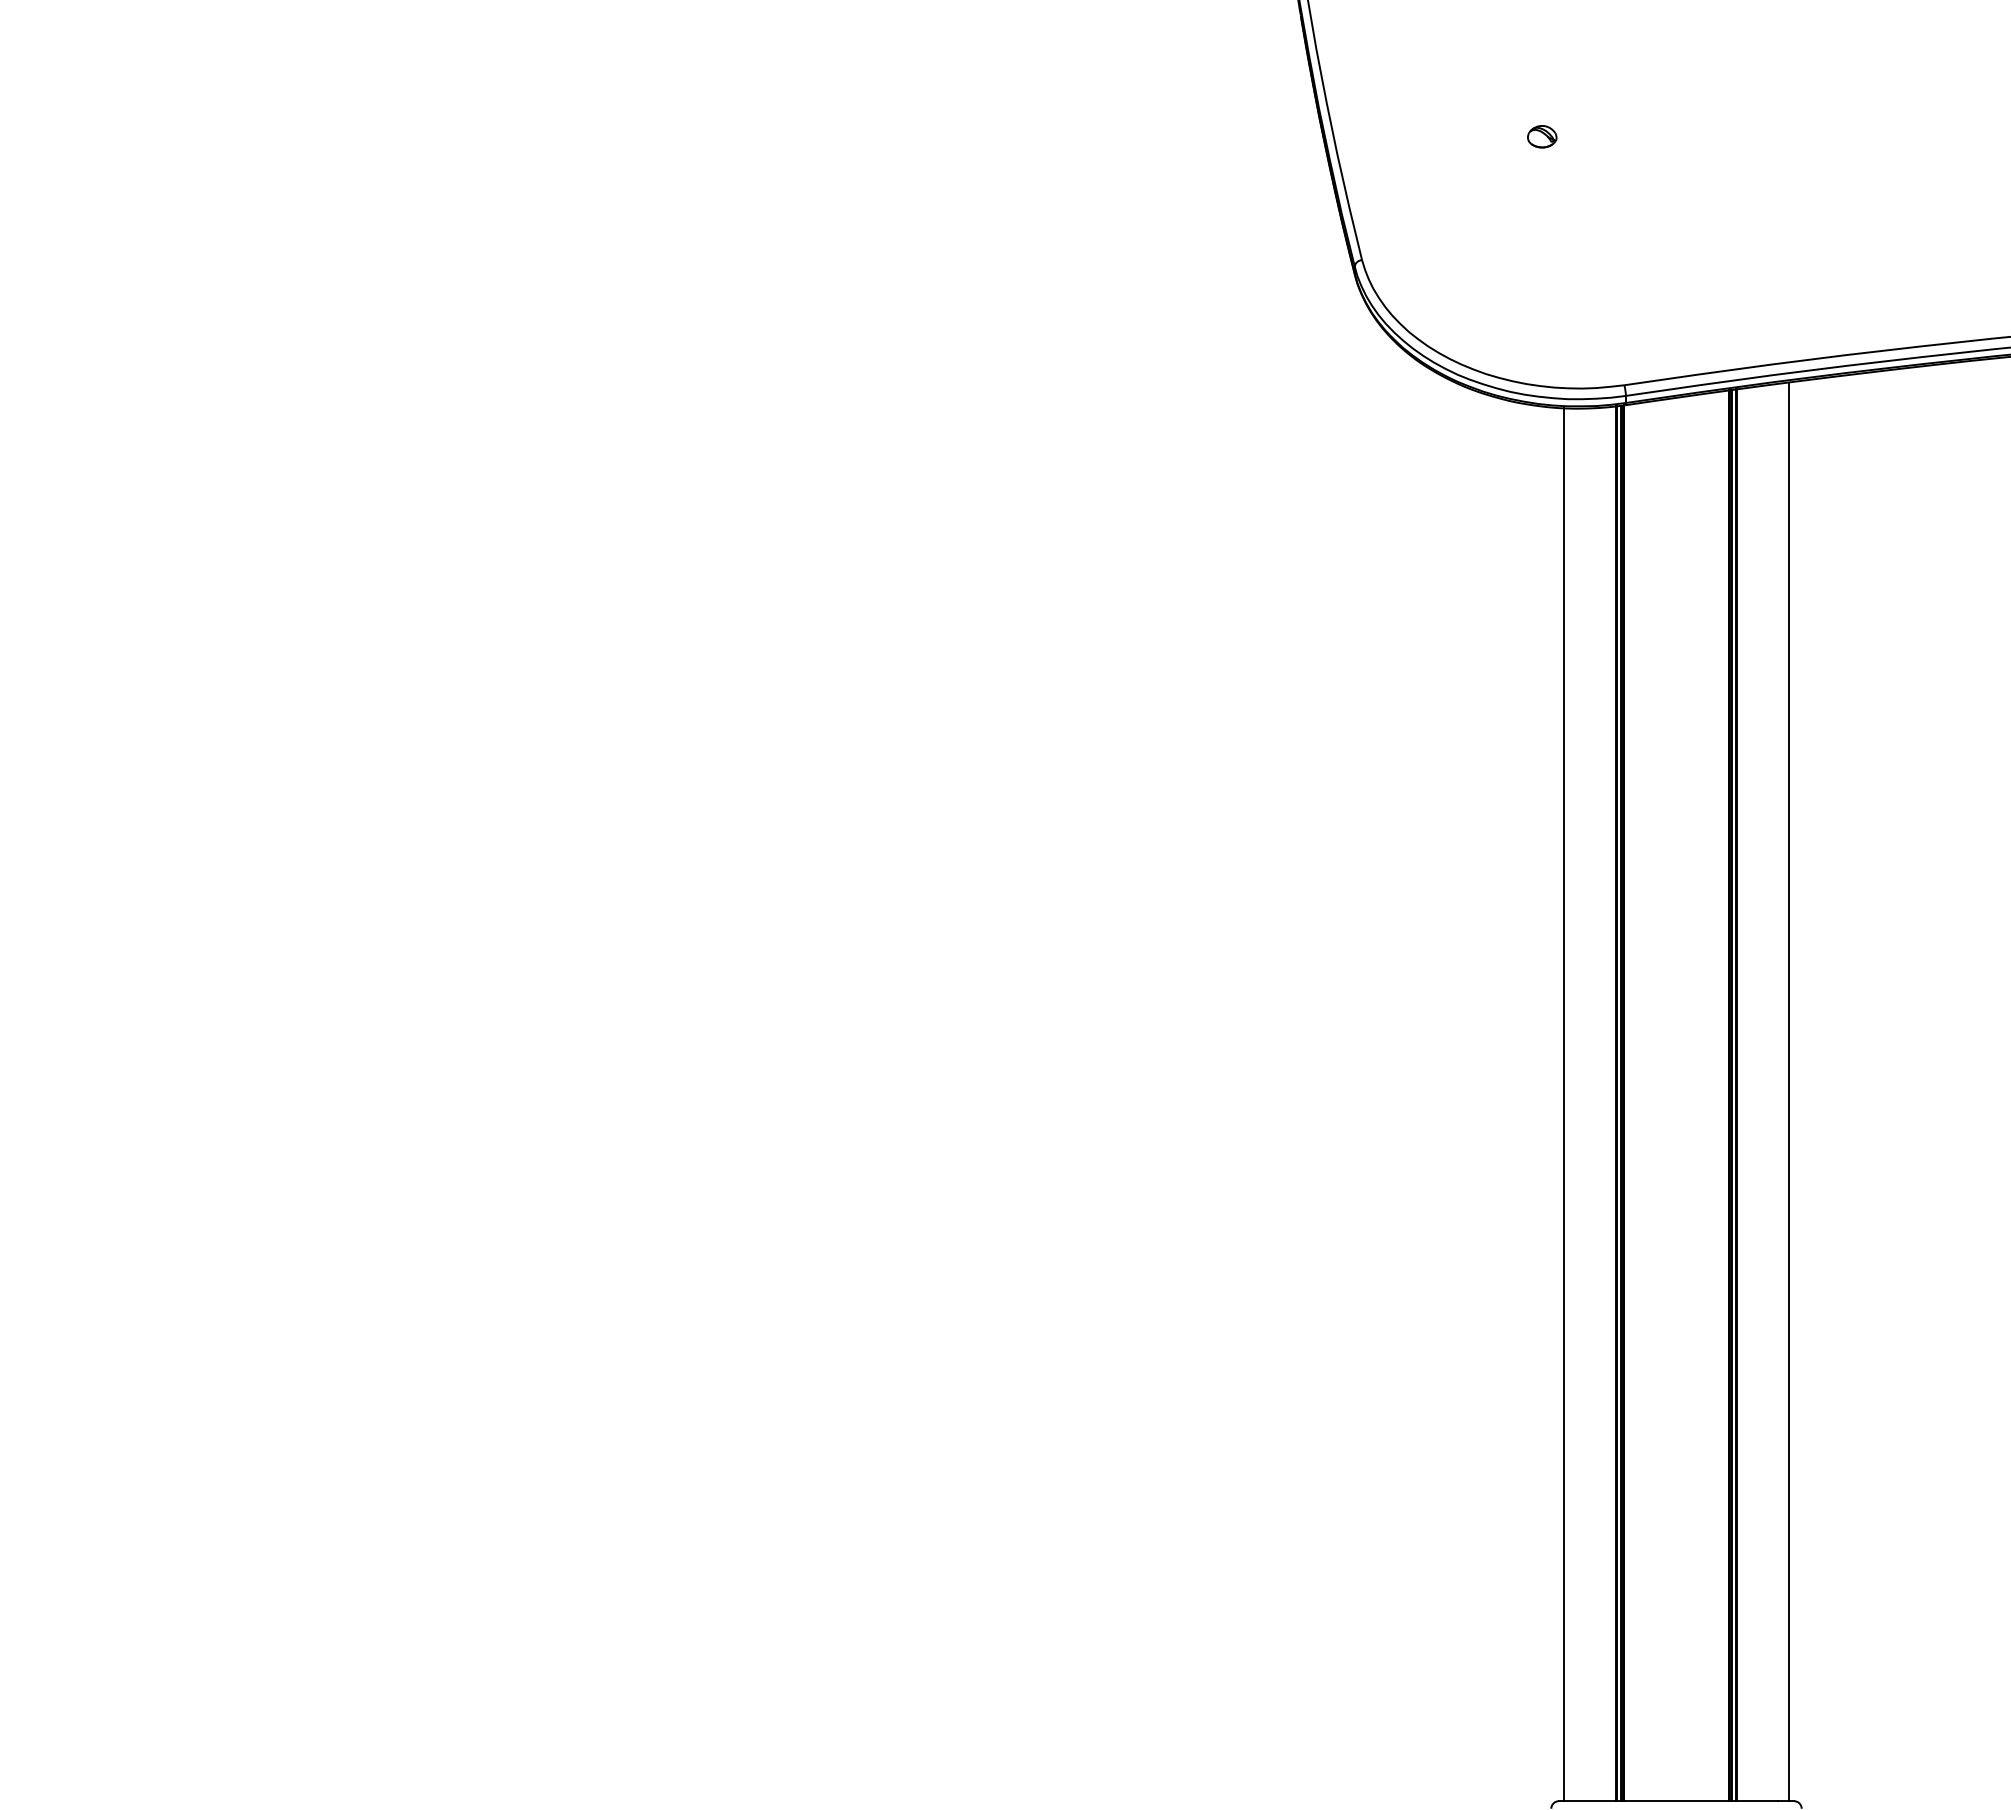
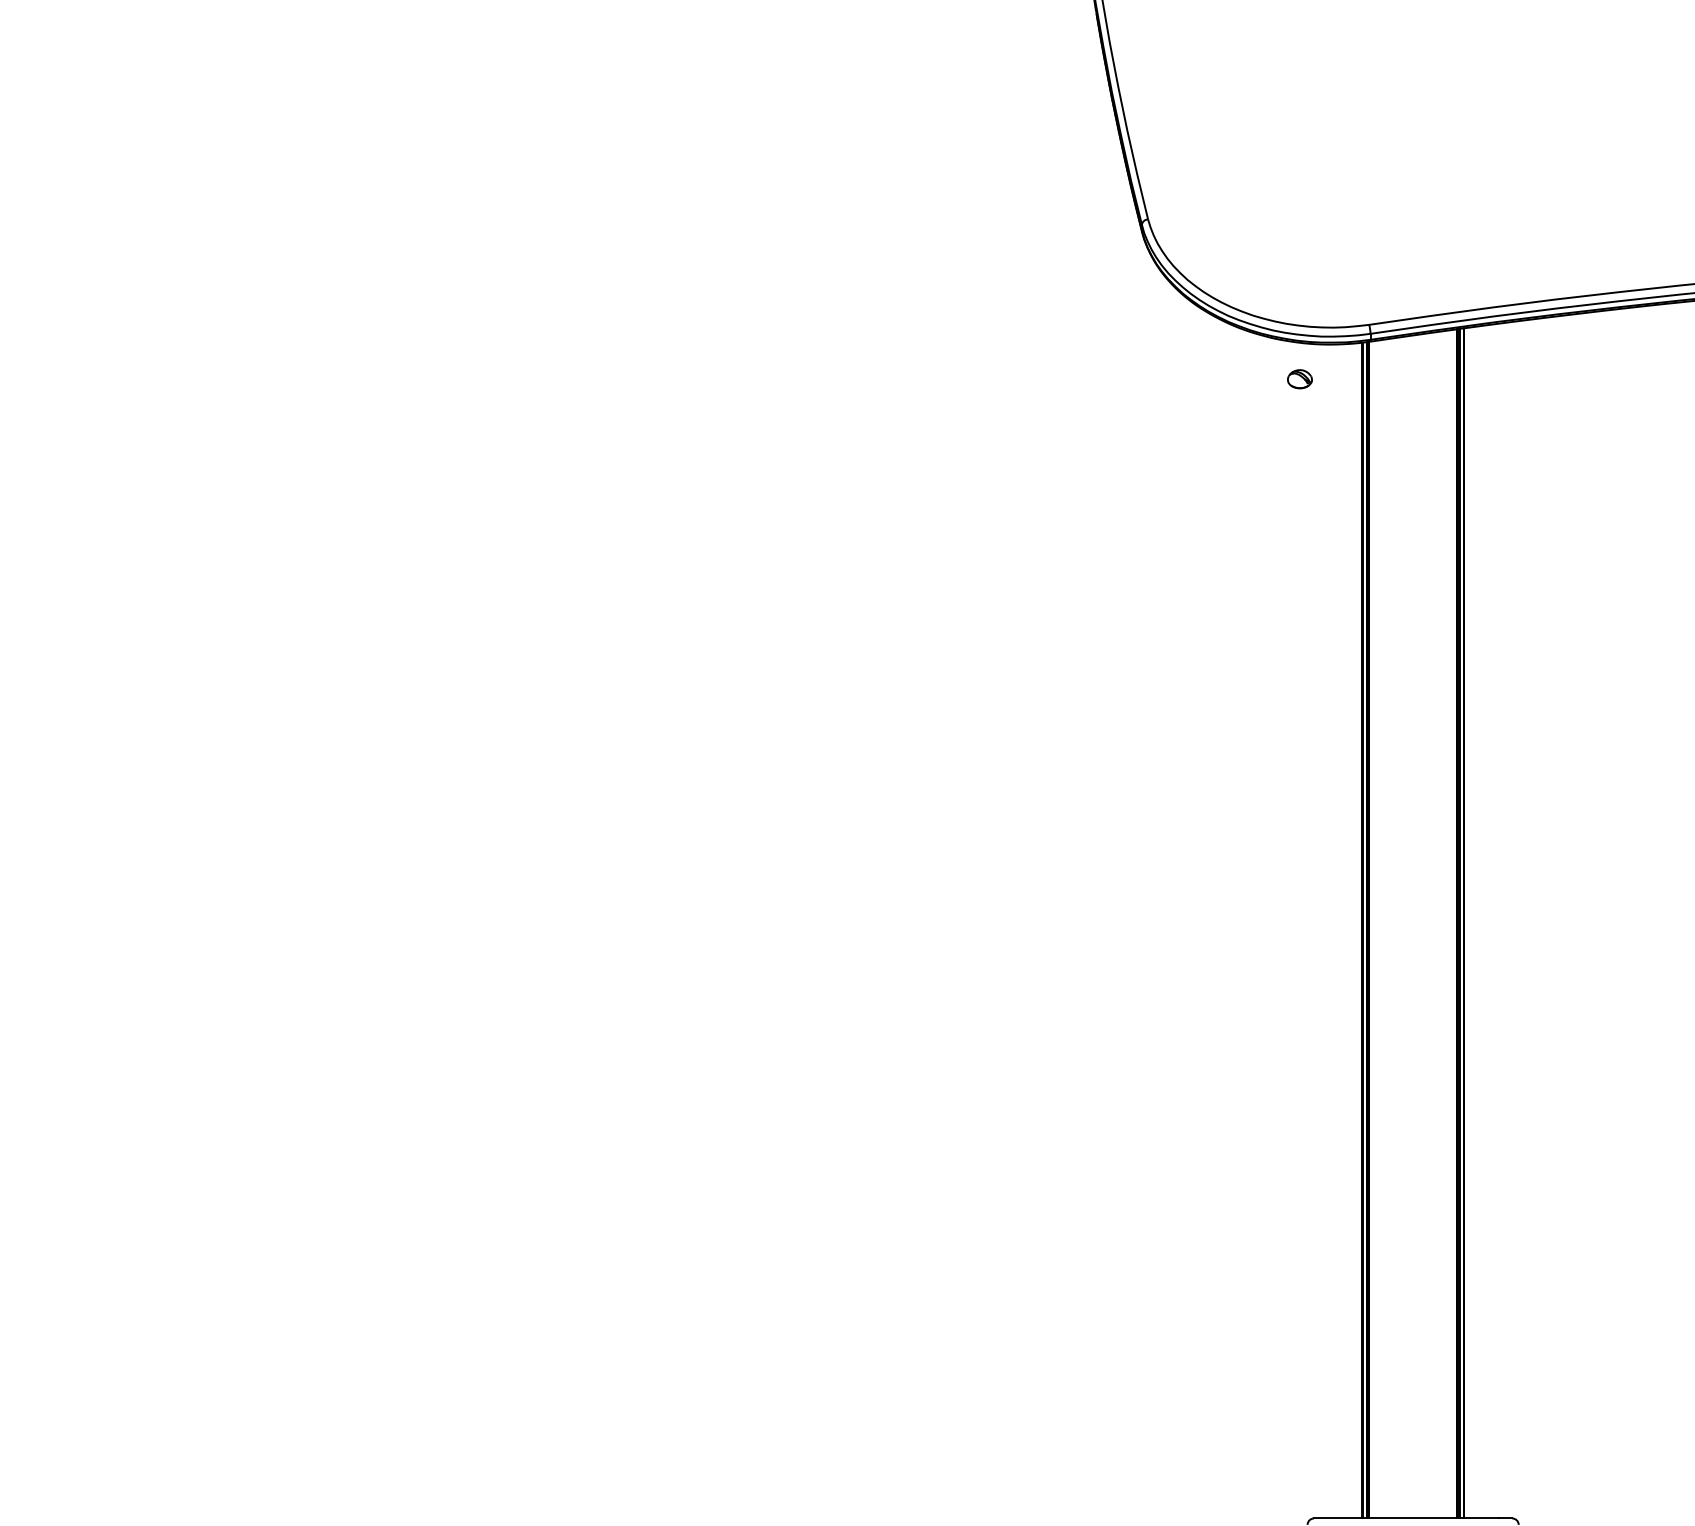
part: (1542, 136) -> (1300, 379), moved
line: (1789, 1091) -> (1508, 920), removed
line: (1563, 1104) -> (1317, 931), removed

